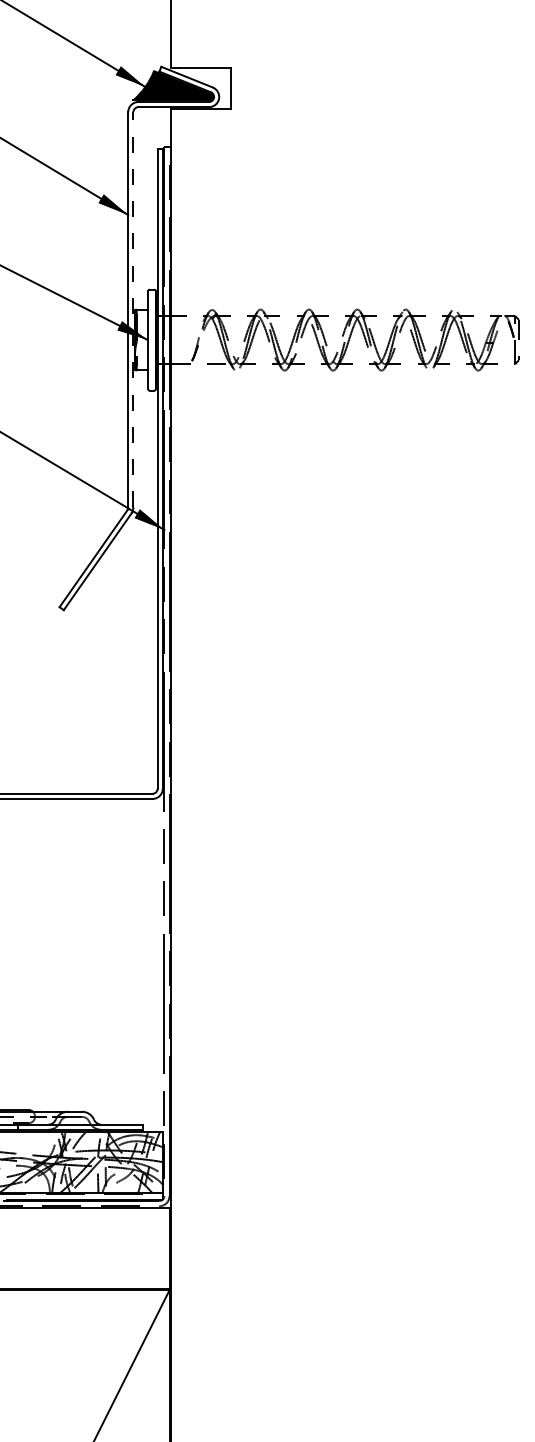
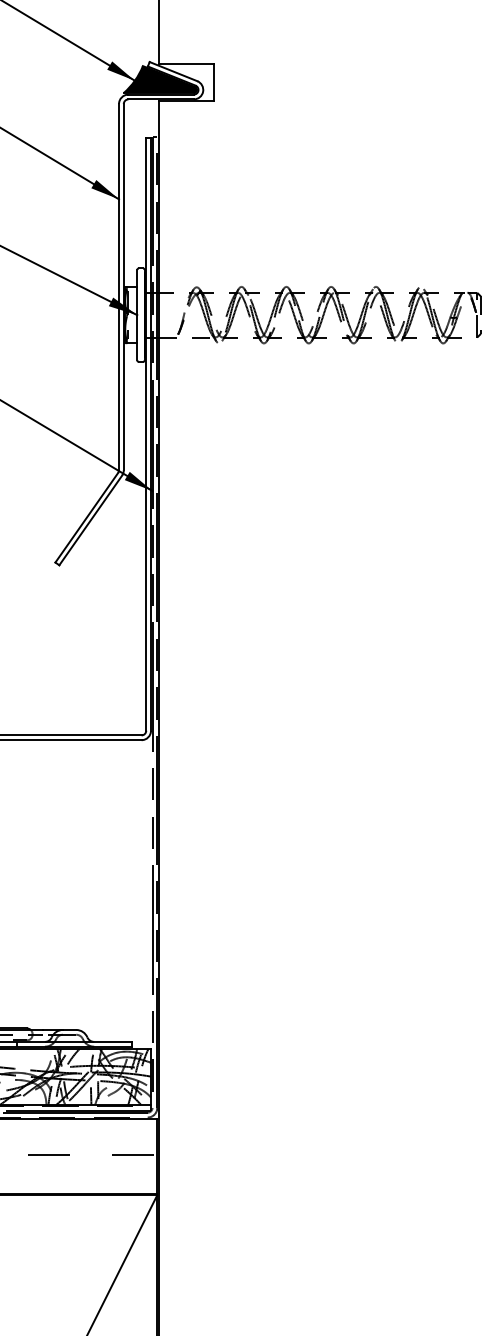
line: (133, 309) -> (123, 286), dashed -> solid
hatch: (97, 1247) -> (90, 1155), added

